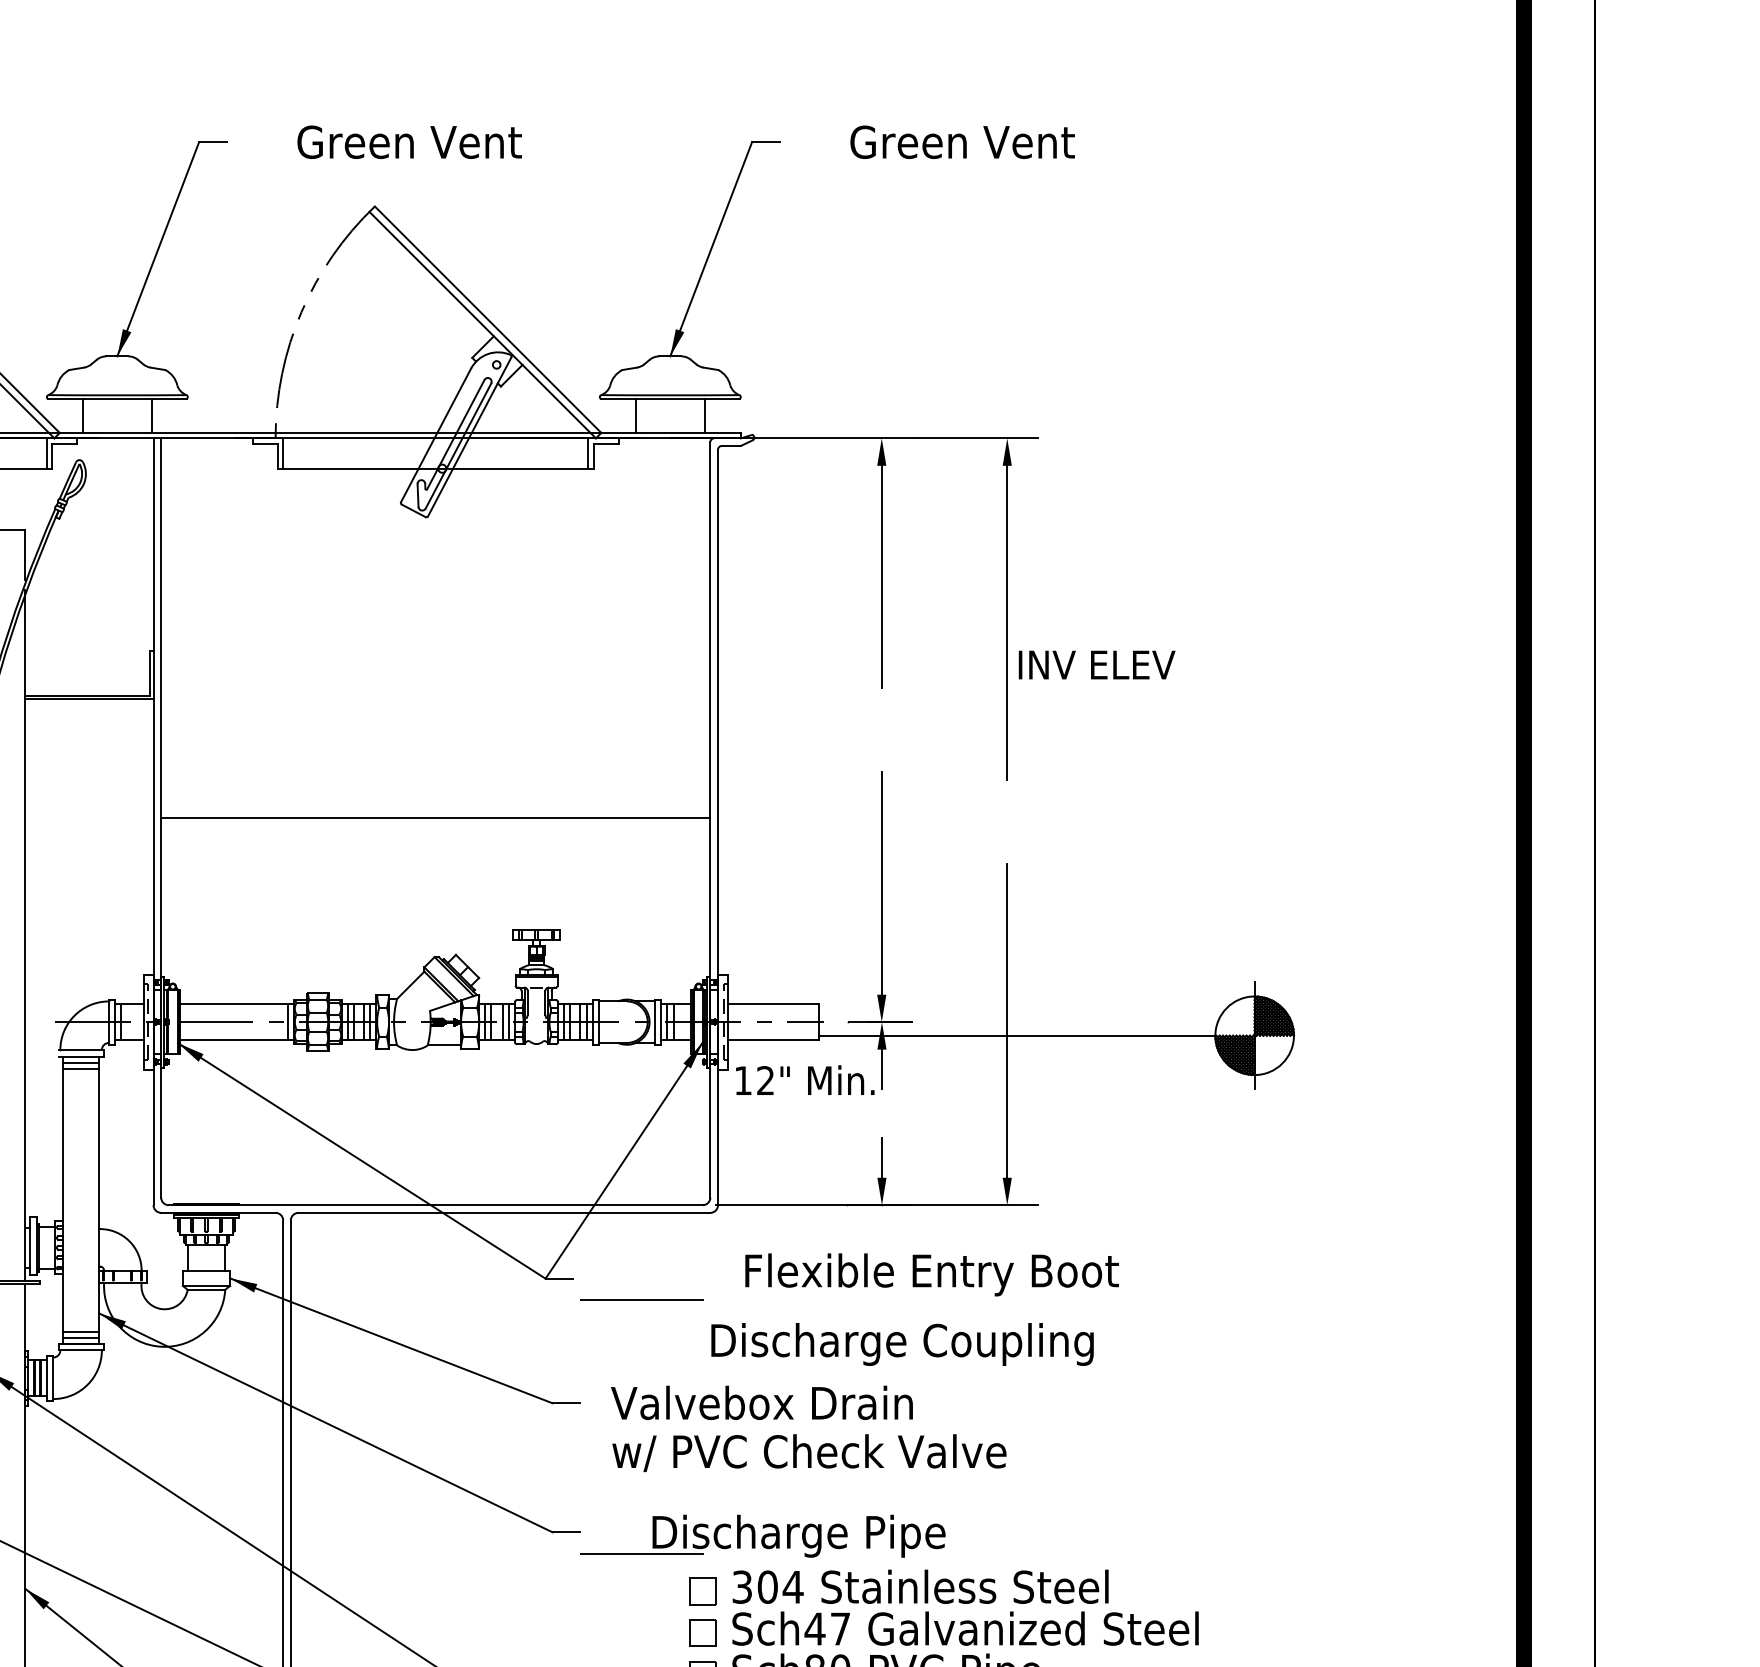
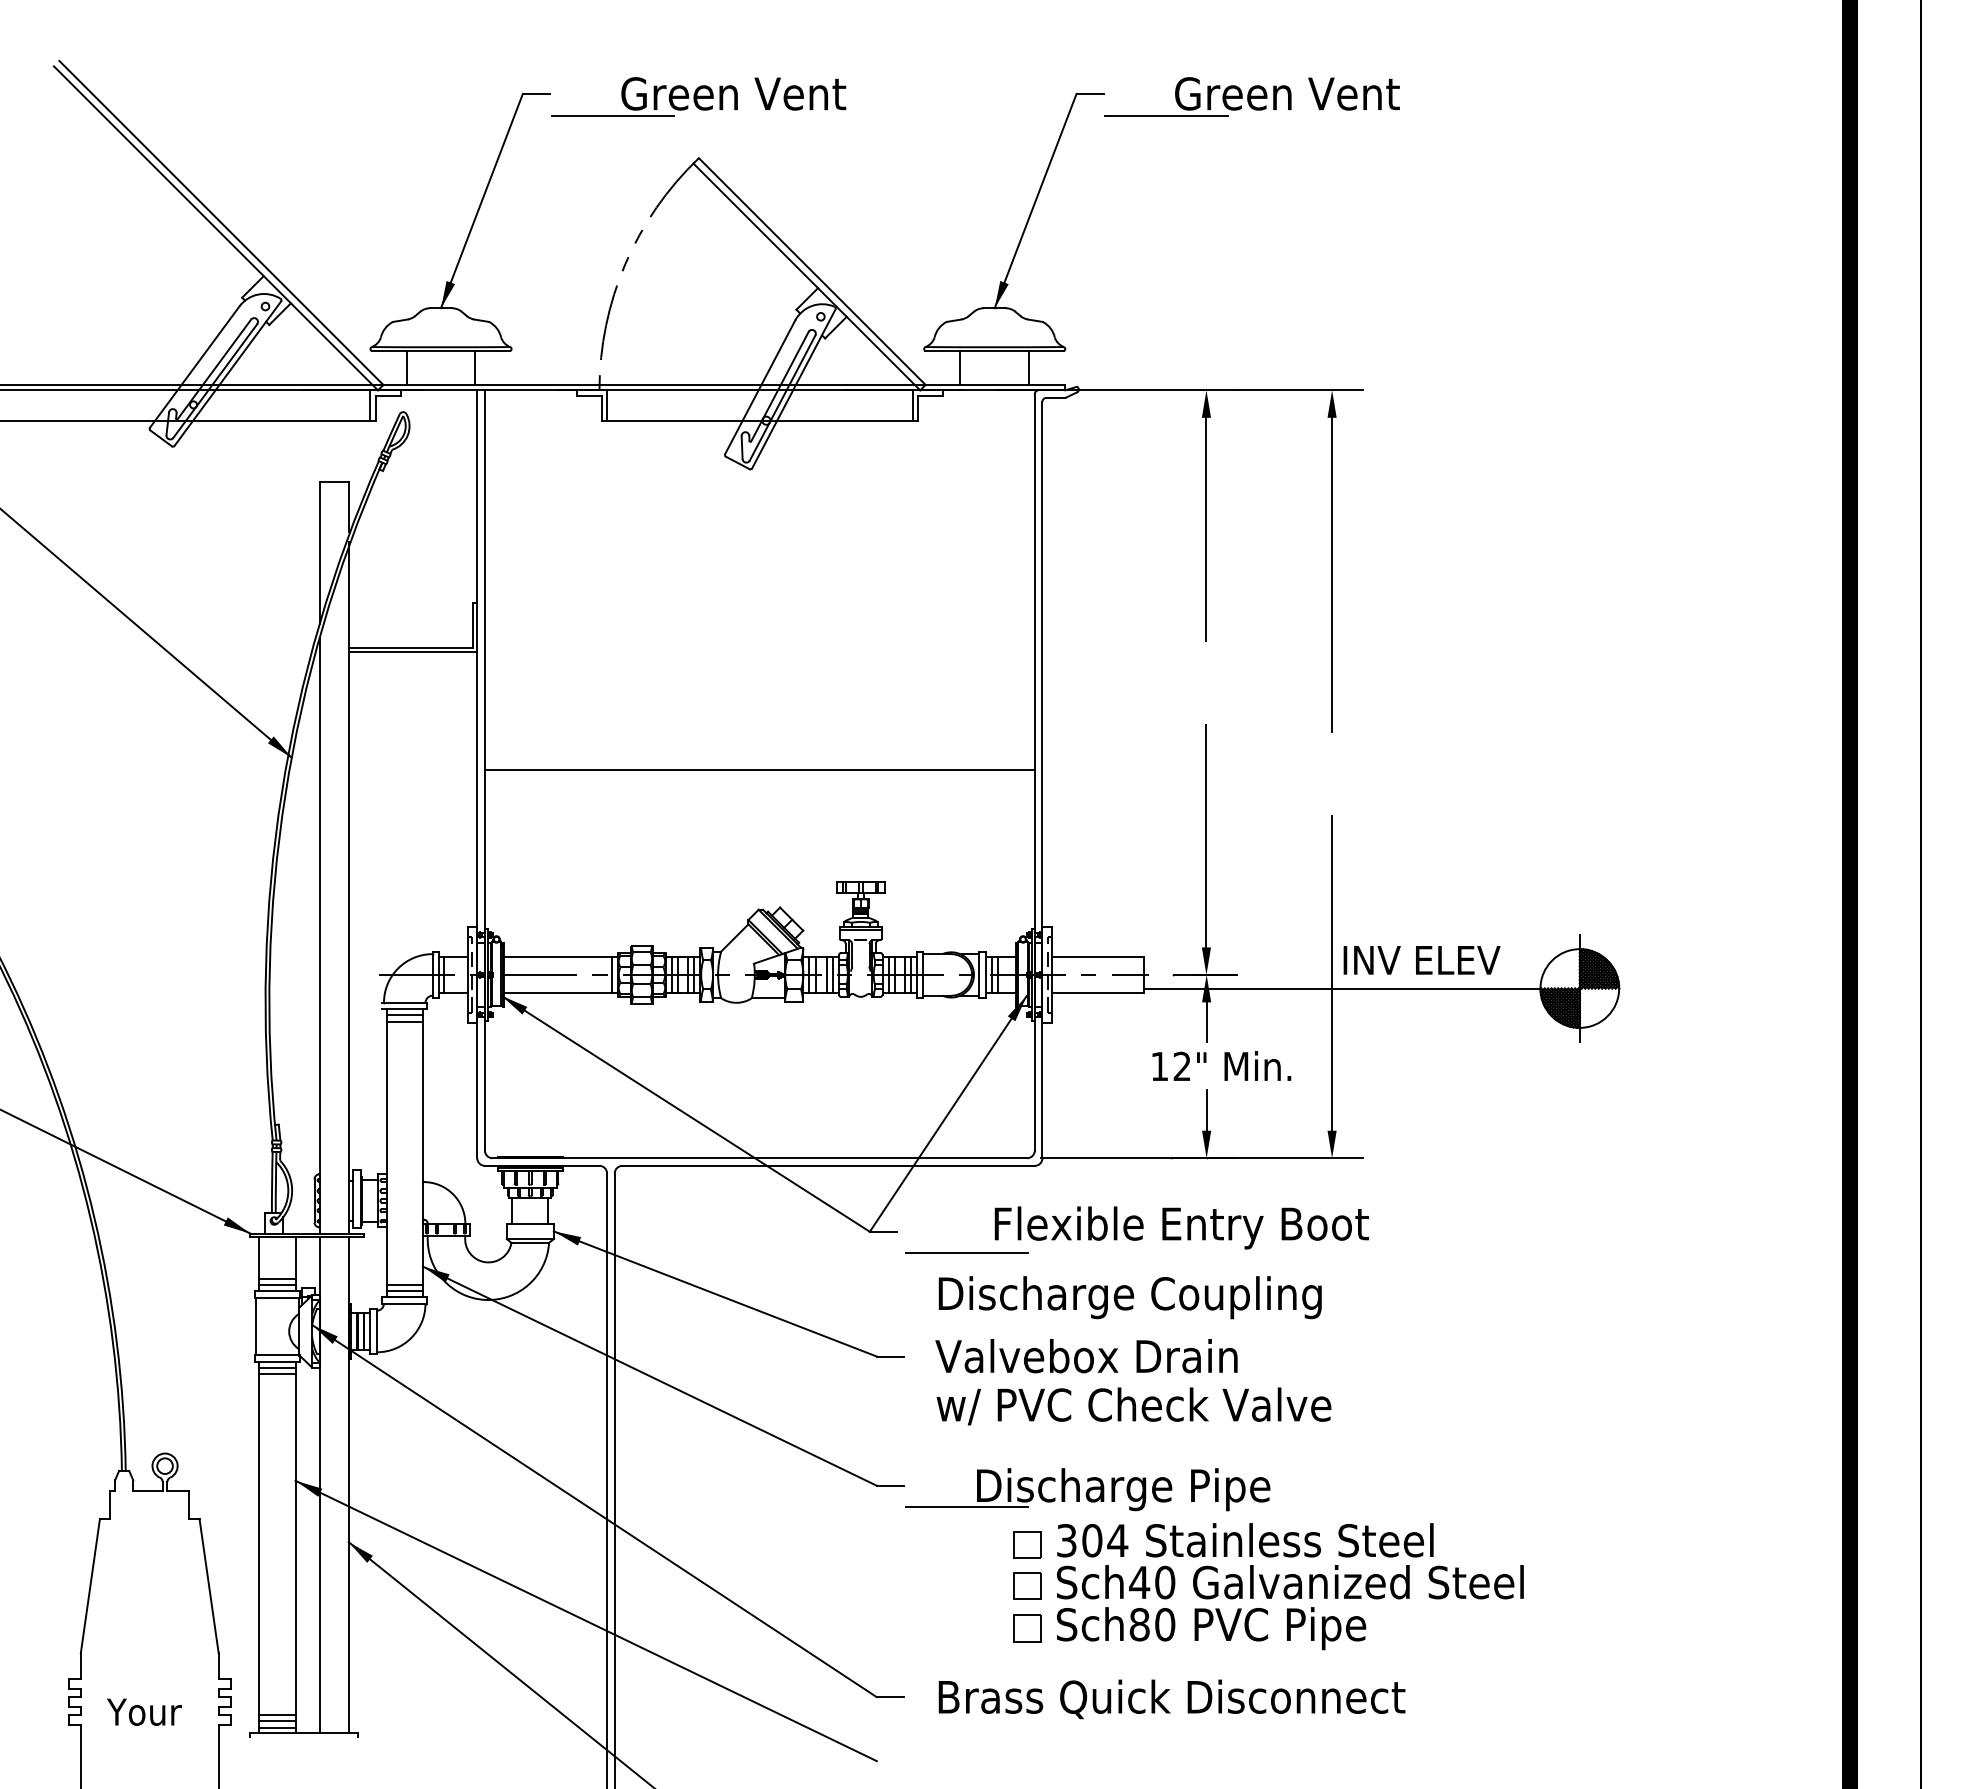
line: (288, 163) -> (612, 115), added
line: (841, 163) -> (1166, 115), added
text: (1096, 665) -> (1421, 960), moved
text: (804, 1079) -> (1221, 1065), moved
text: (931, 1274) -> (1181, 1227), moved
text: (901, 1344) -> (1129, 1297), moved
text: (840, 1628) -> (1165, 1582), Sch47 -> Sch40

